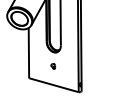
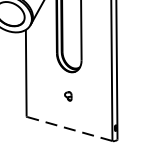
line: (54, 85) -> (70, 129), solid -> dashed

